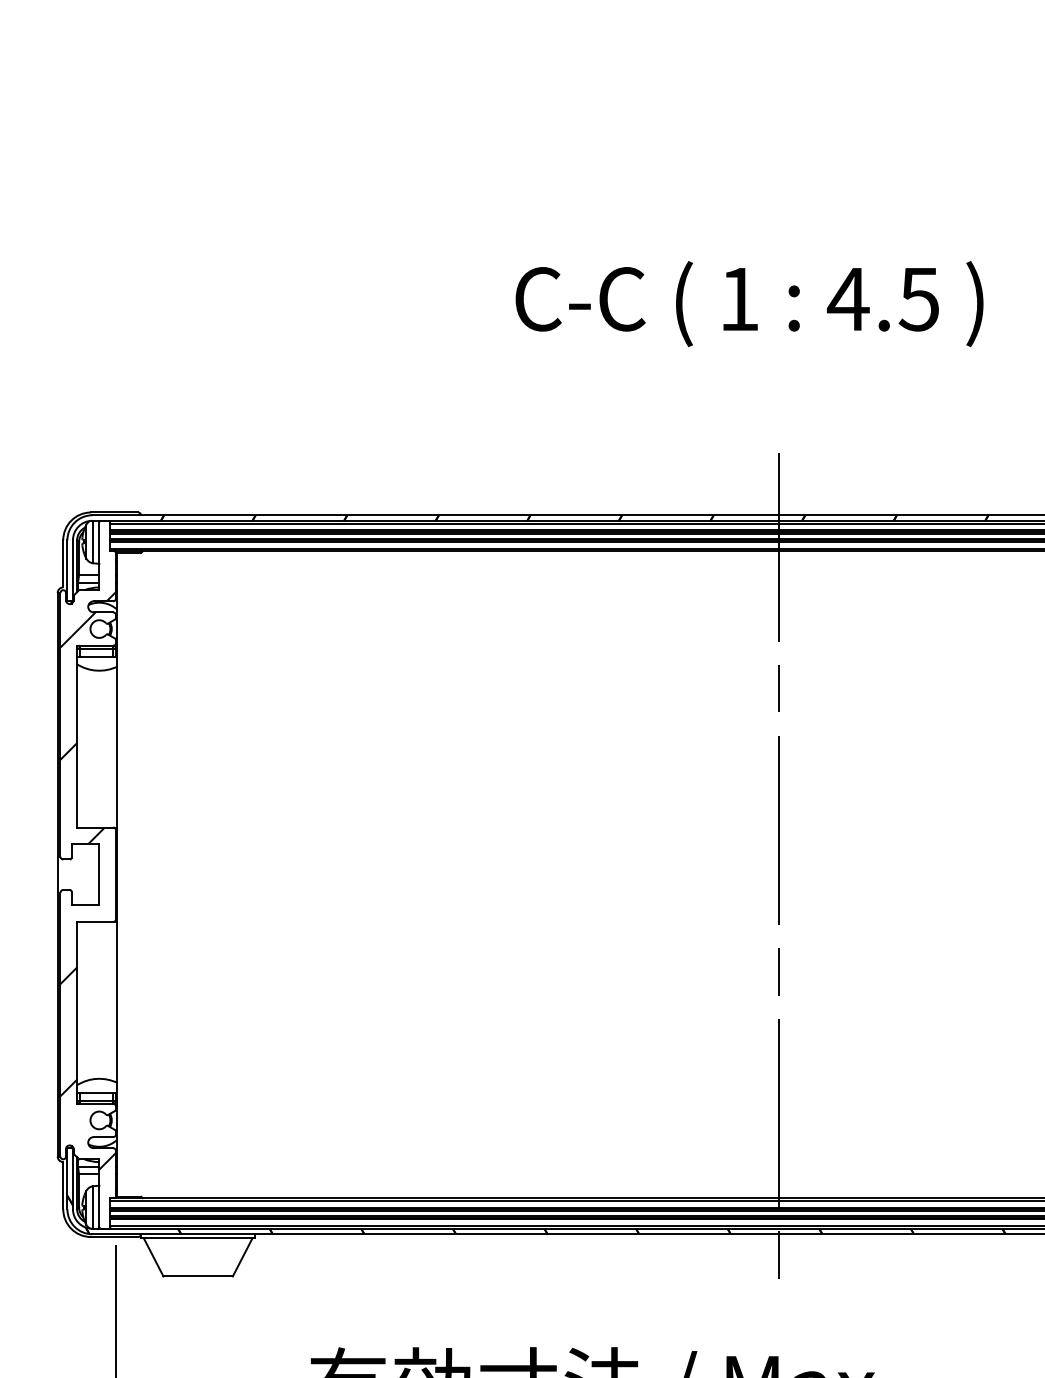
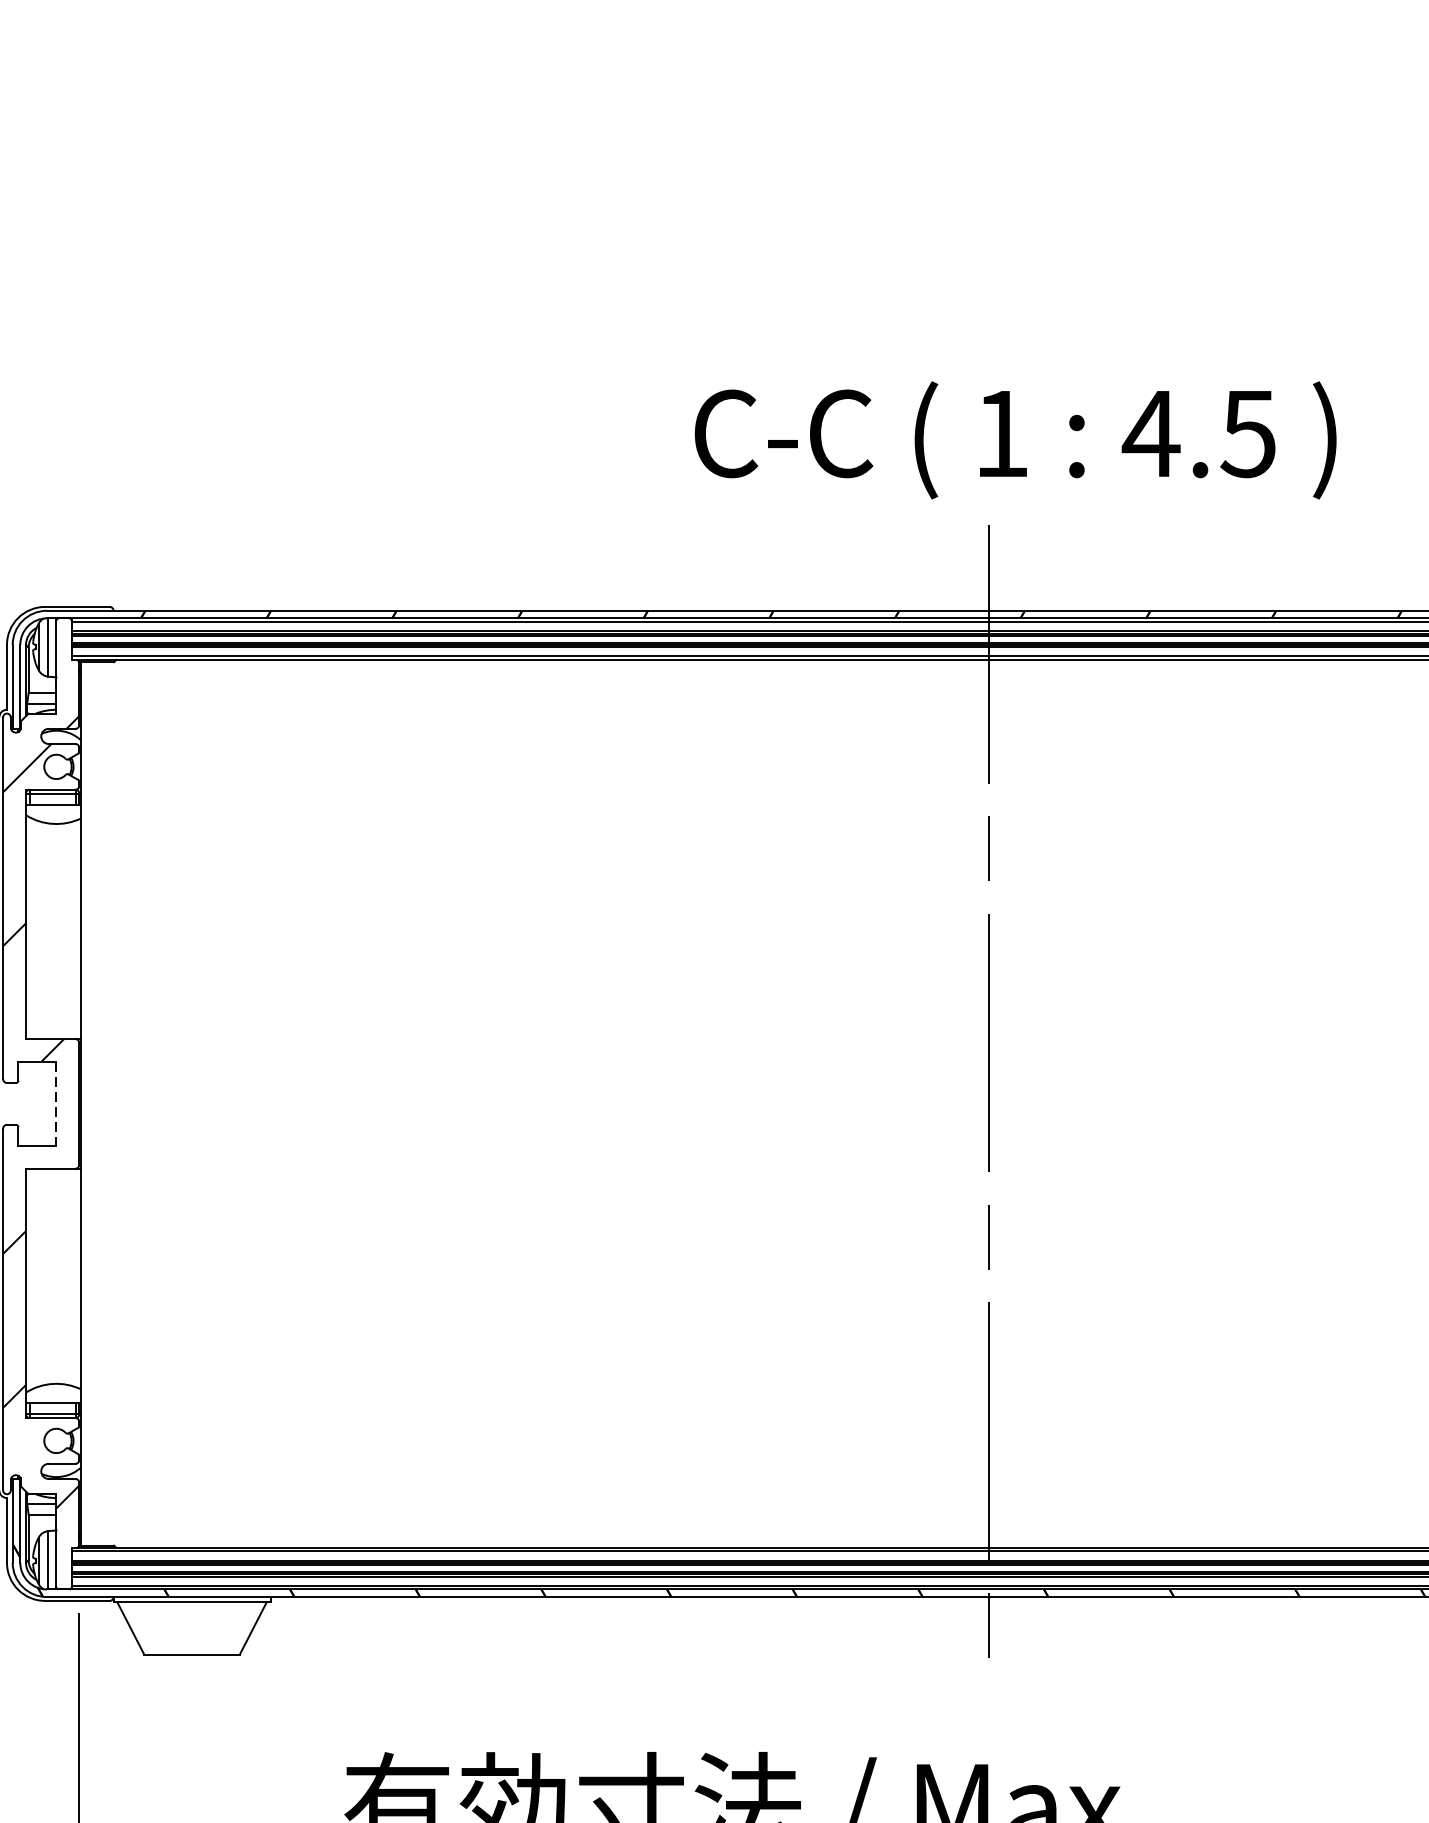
text: (749, 303) -> (1015, 439), moved
line: (99, 874) -> (56, 1103), solid -> dashed

